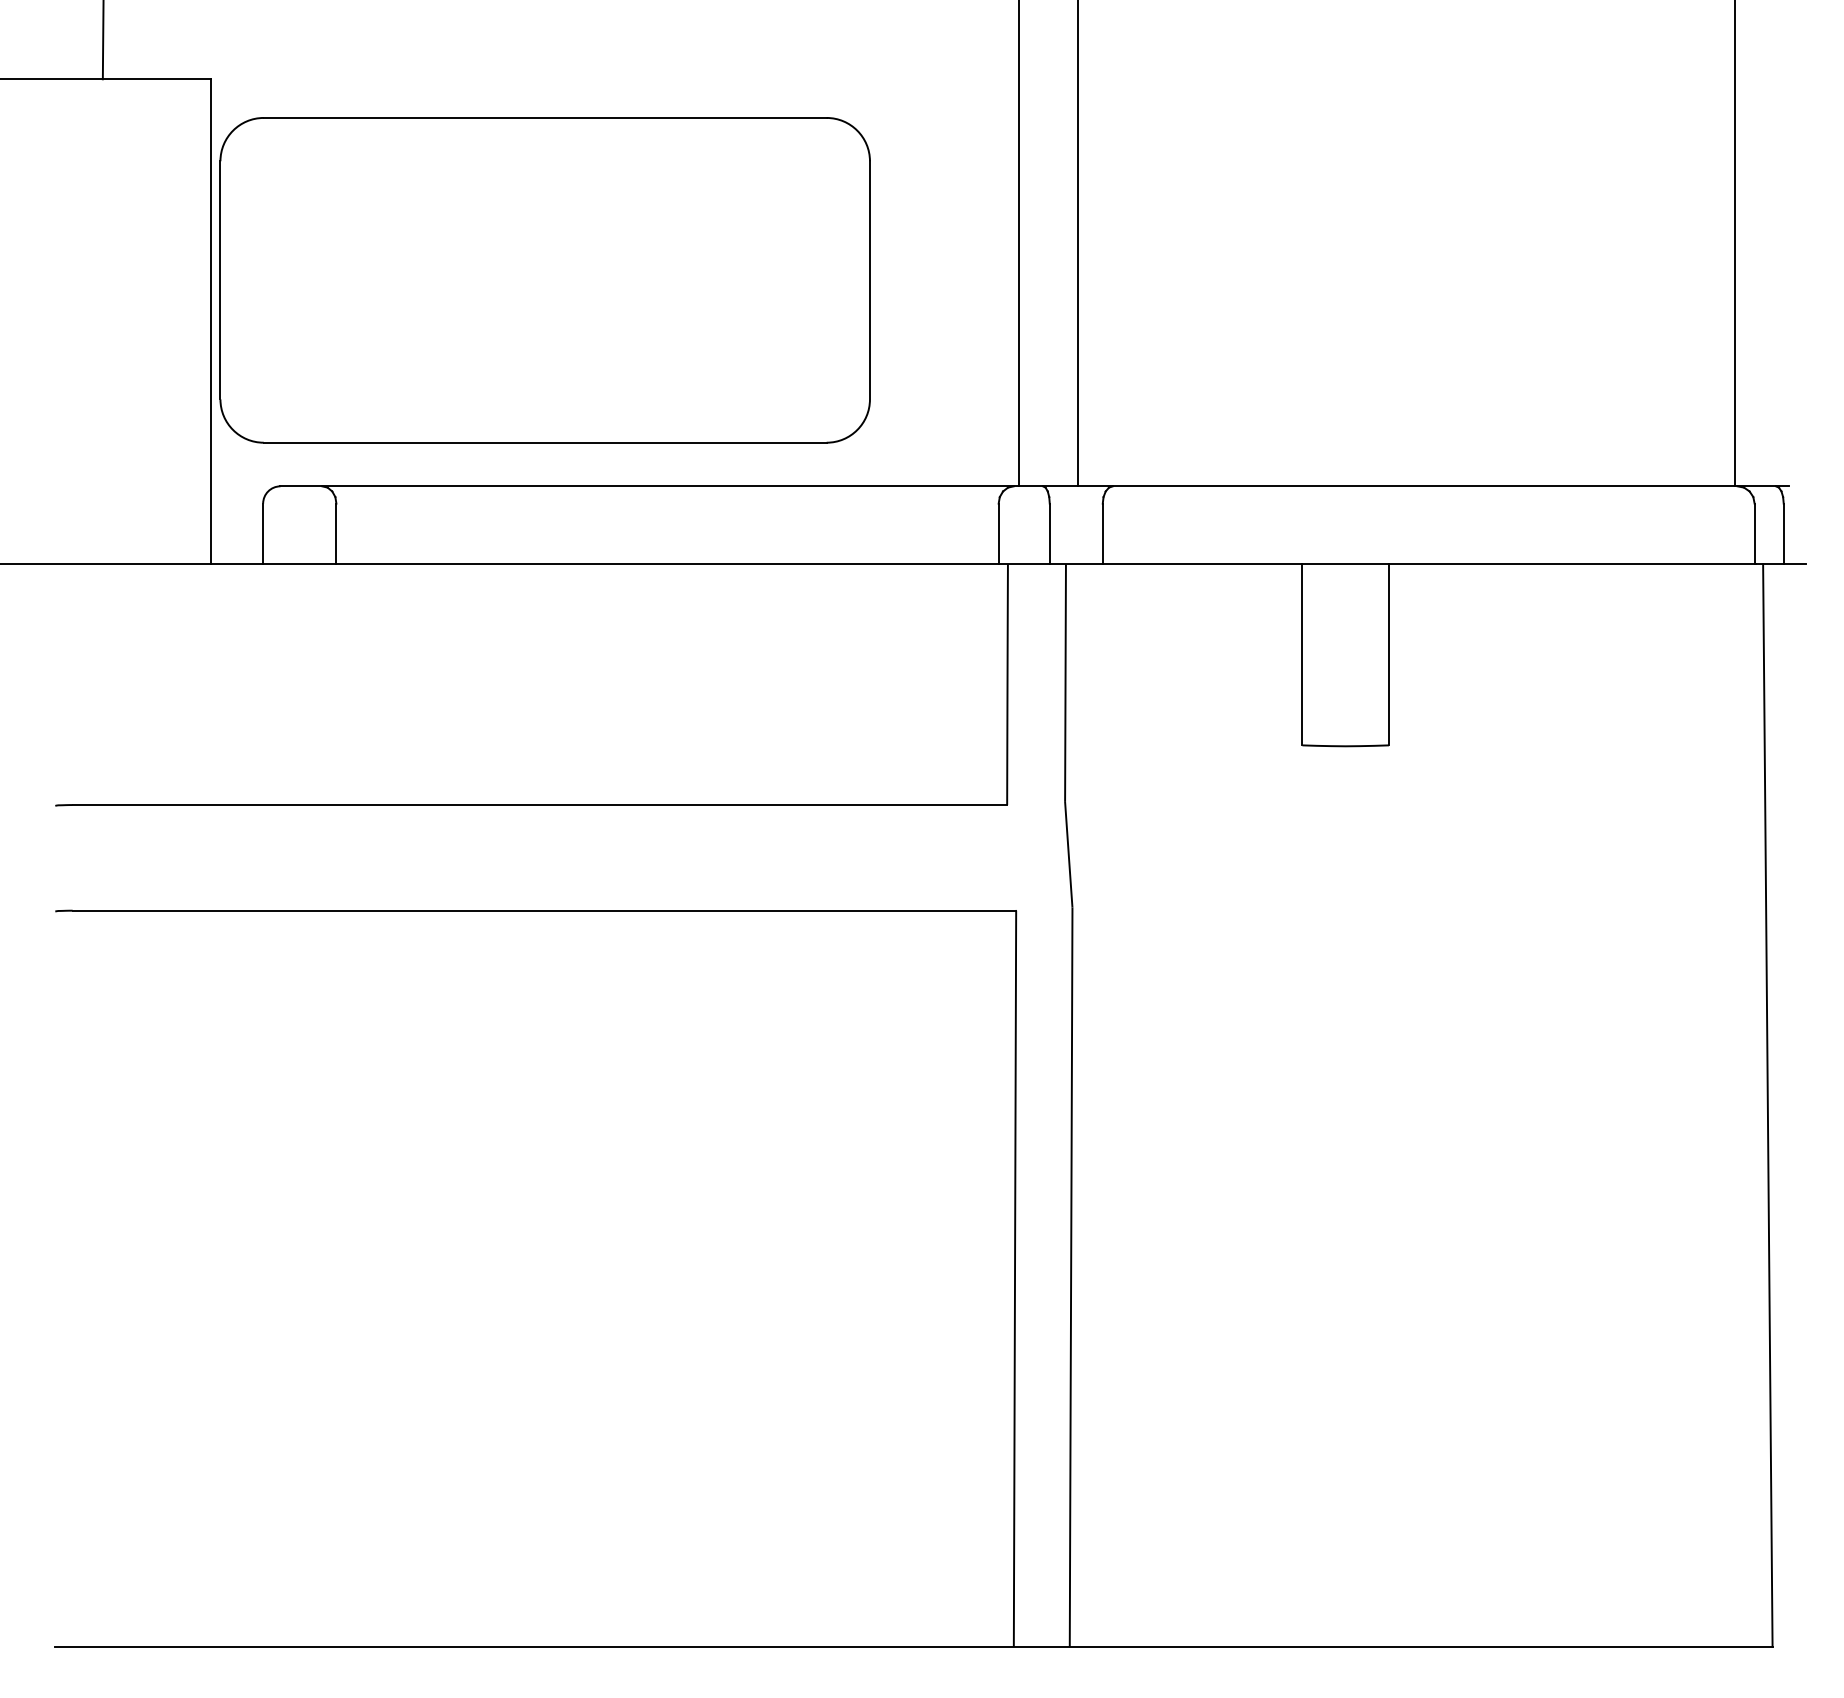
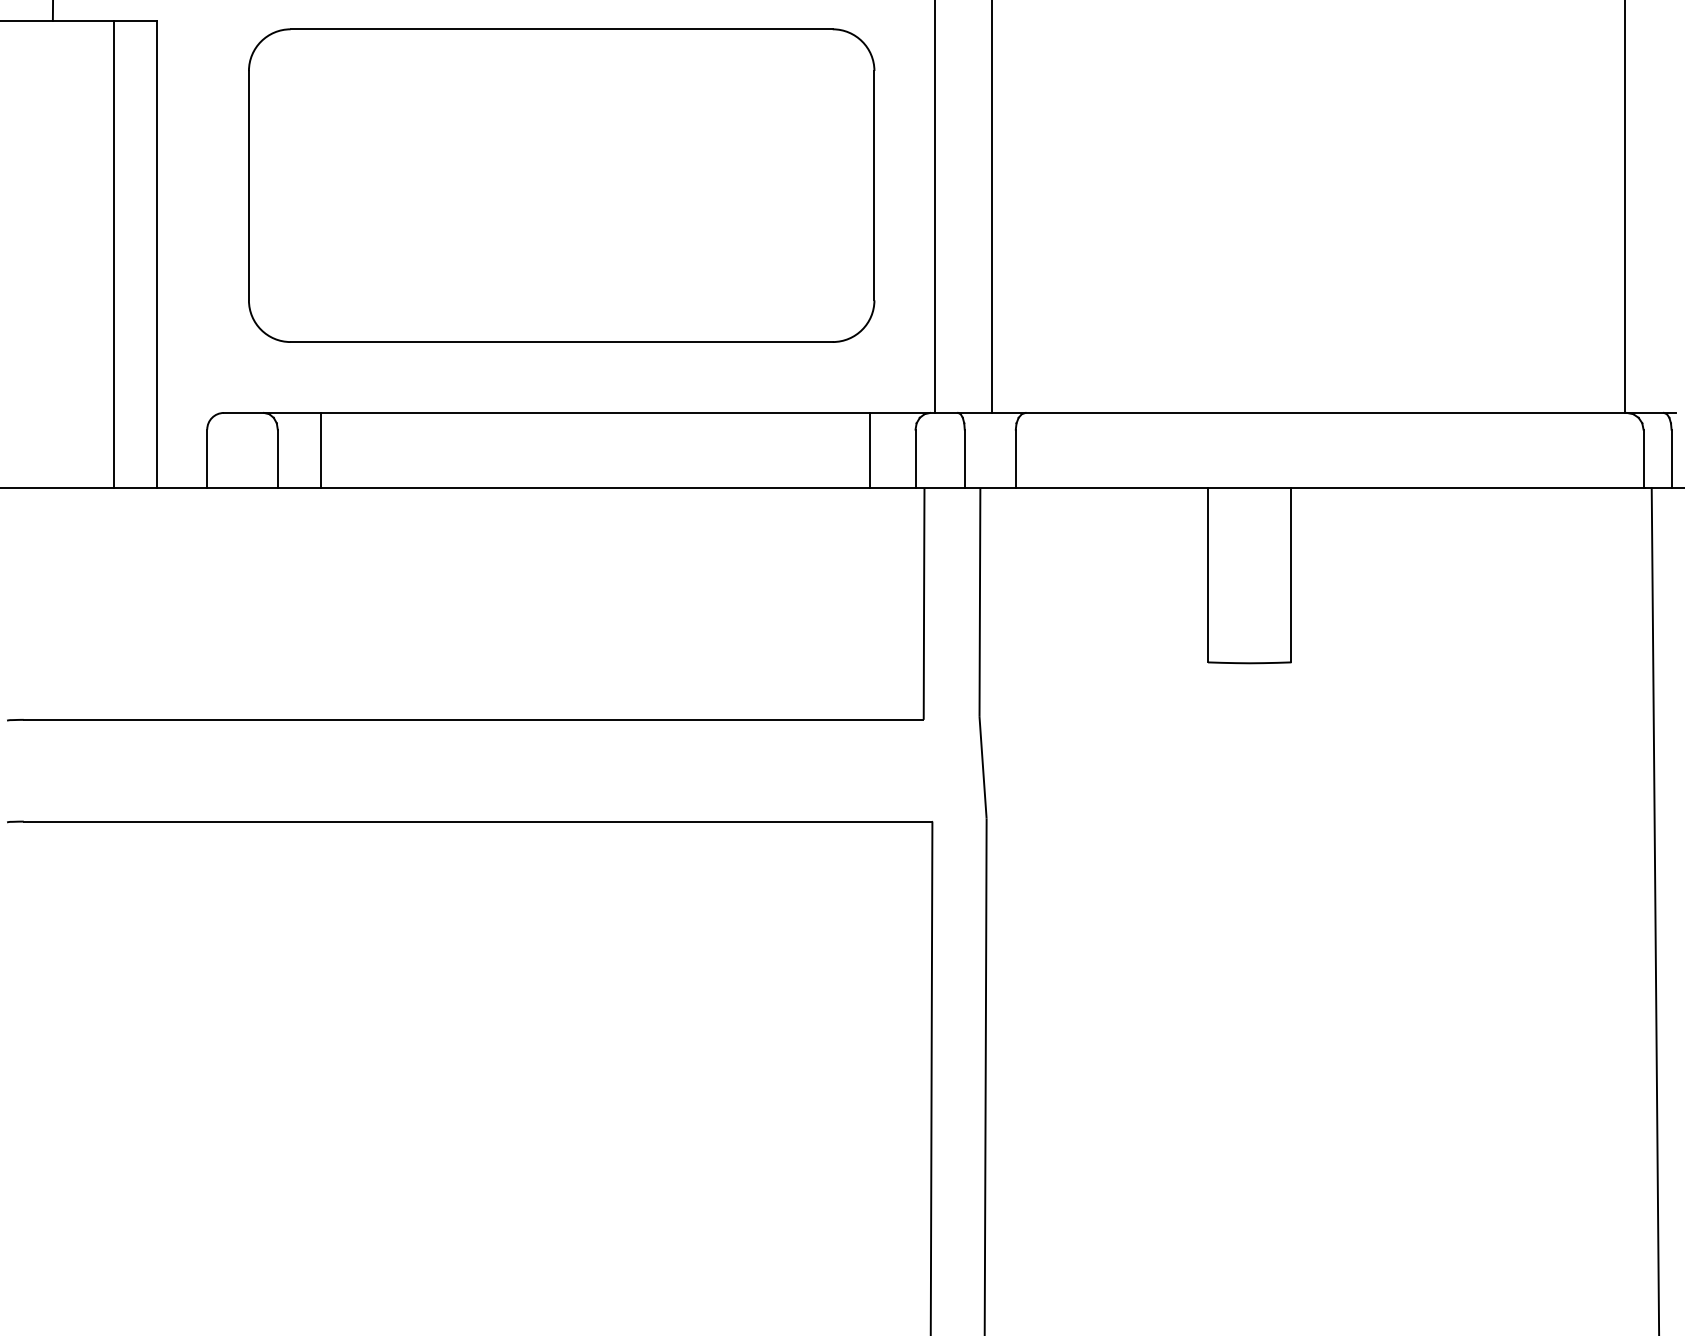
part: (544, 280) -> (561, 185), moved
line: (165, 321) -> (113, 254), added
line: (380, 525) -> (320, 450), added
line: (951, 525) -> (870, 450), added

